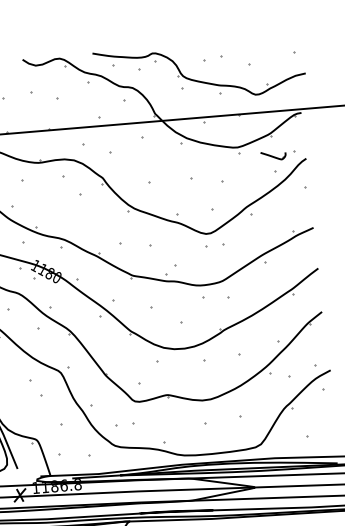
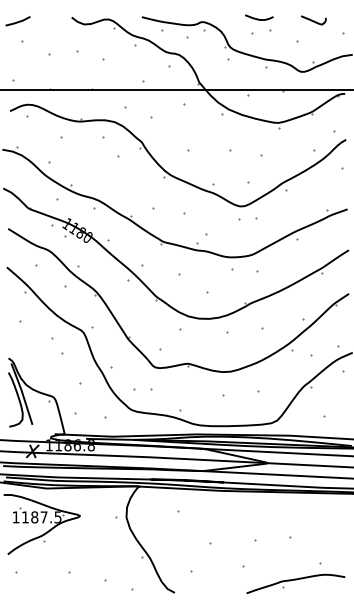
curve: (208, 45) -> (258, 18), added
part: (273, 156) -> (313, 20), moved

